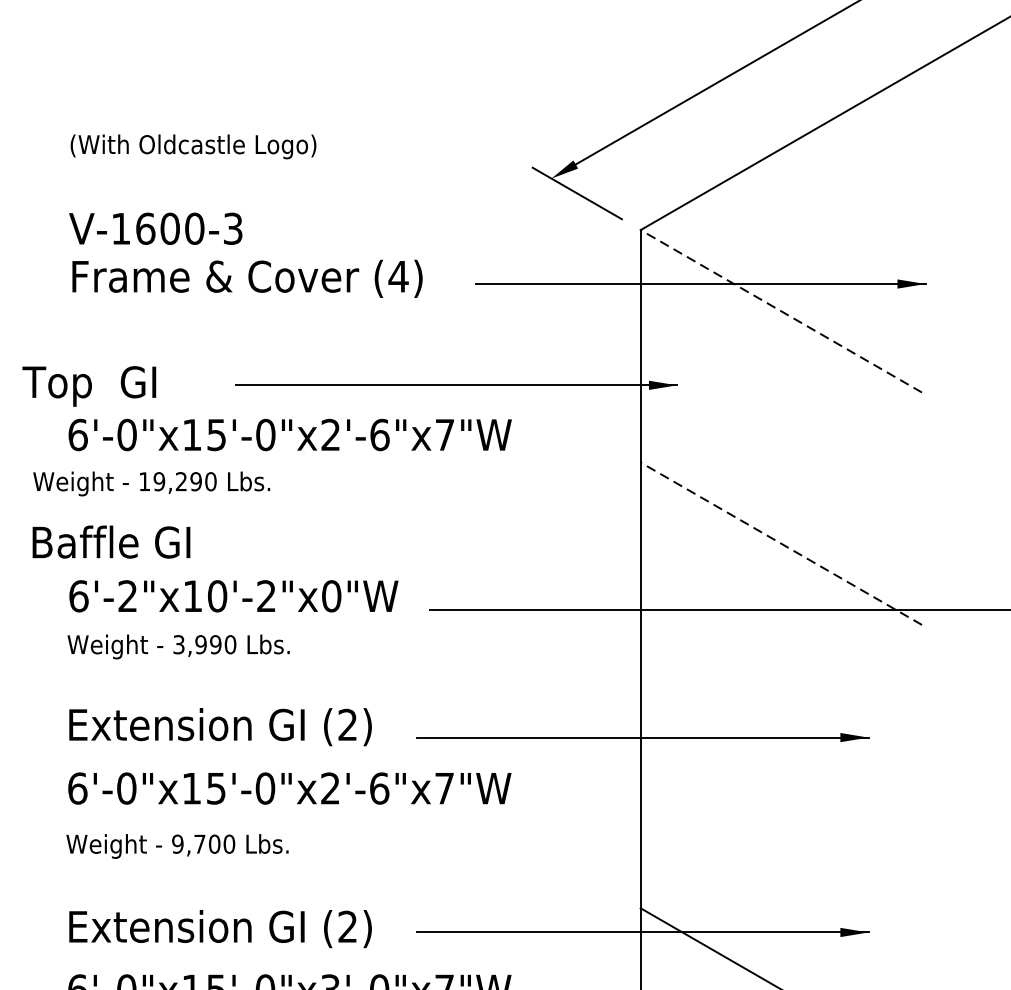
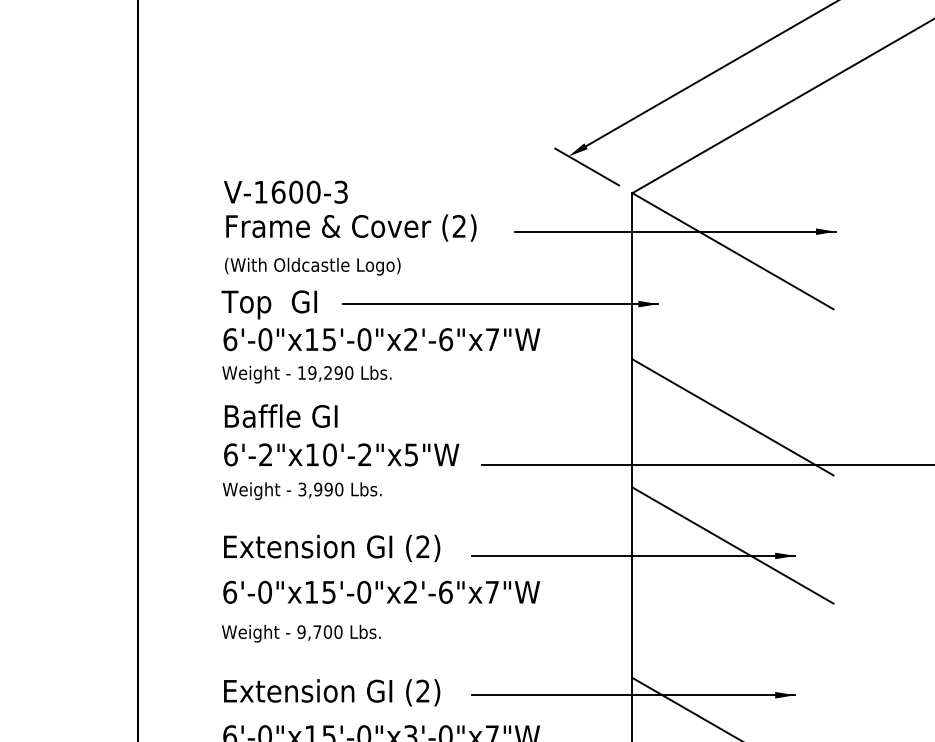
text: (193, 146) -> (312, 266), moved
text: (398, 276) -> (459, 226), (4) -> (2)
line: (780, 310) -> (732, 250), dashed -> solid
text: (88, 385) -> (268, 304), moved
text: (151, 483) -> (306, 374), moved
text: (110, 541) -> (280, 415), moved
line: (780, 543) -> (732, 417), dashed -> solid
text: (331, 595) -> (411, 454), 6'-2"x10'-2"x0"W -> 6'-2"x10'-2"x5"W
line: (780, 723) -> (732, 545), added

